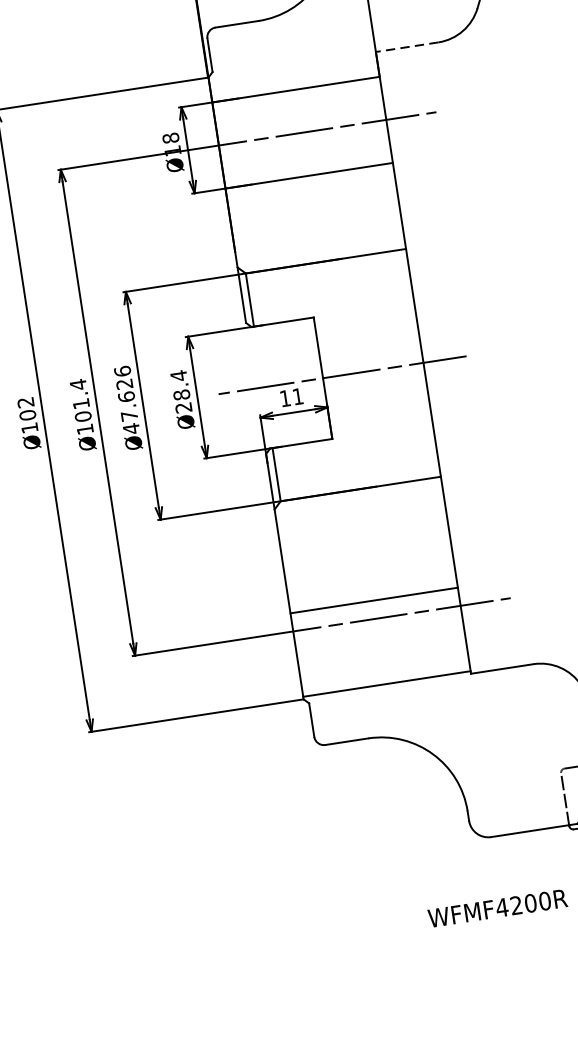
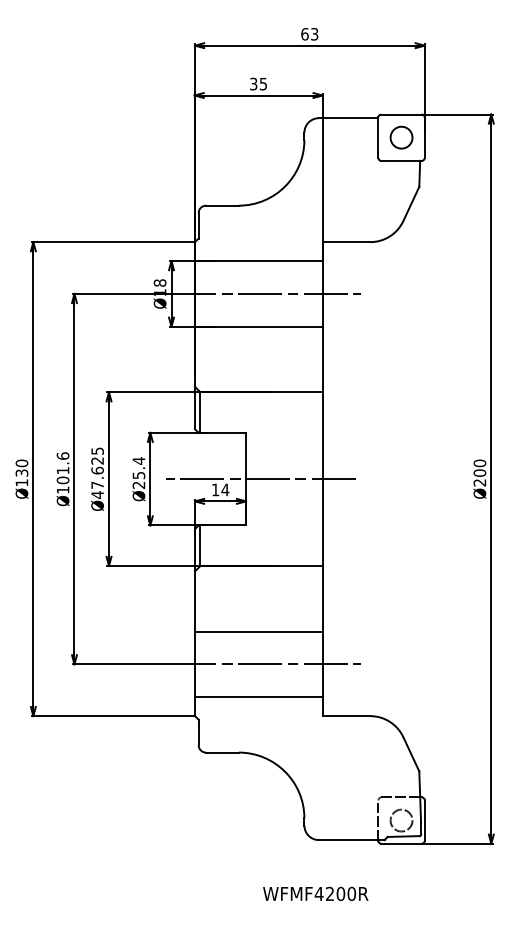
line: (407, 47) -> (346, 242), dashed -> solid
text: (122, 370) -> (97, 450), Ø47.626 -> Ø47.625
text: (77, 385) -> (62, 456), Ø101.4 -> Ø101.6
text: (181, 395) -> (138, 475), Ø28.4 -> Ø25.4
text: (298, 395) -> (225, 489), 11 -> 14
text: (26, 408) -> (21, 467), Ø102 -> Ø130
line: (373, 600) -> (258, 631), moved
line: (386, 684) -> (258, 697), moved

